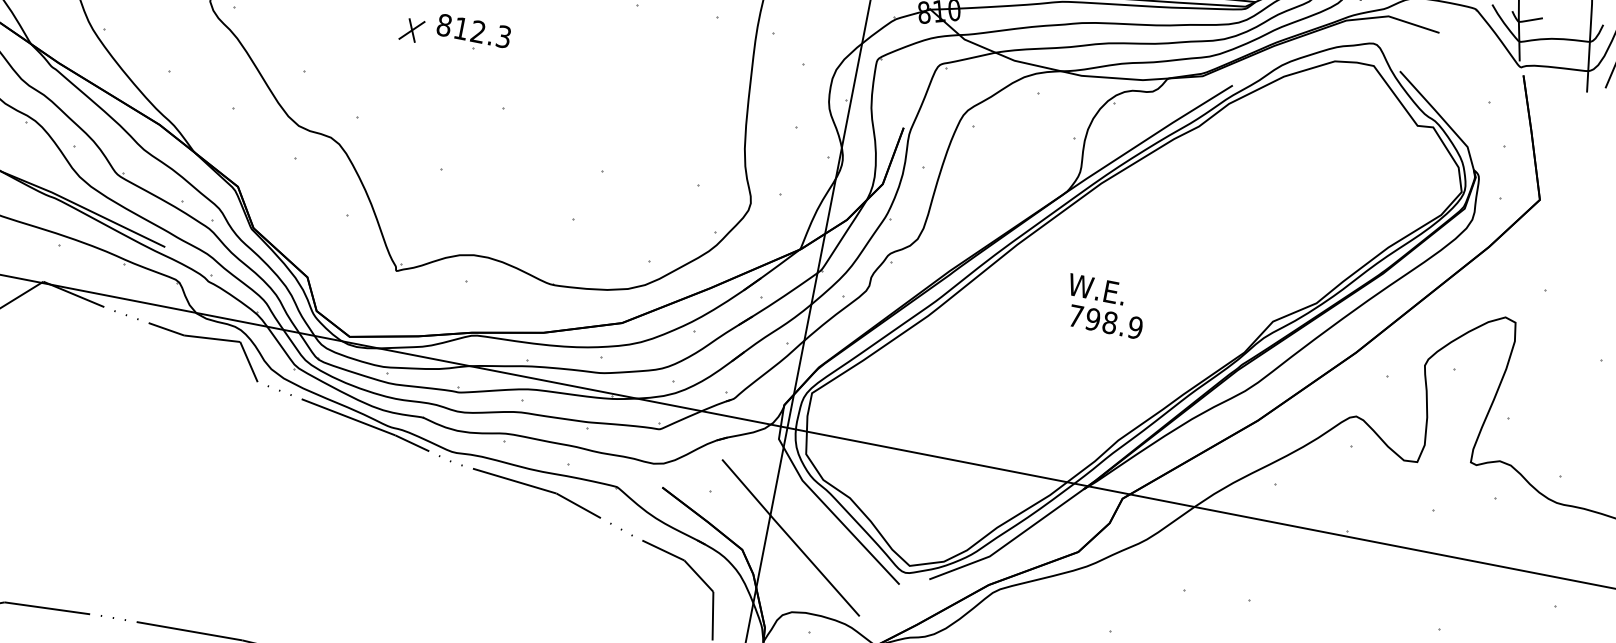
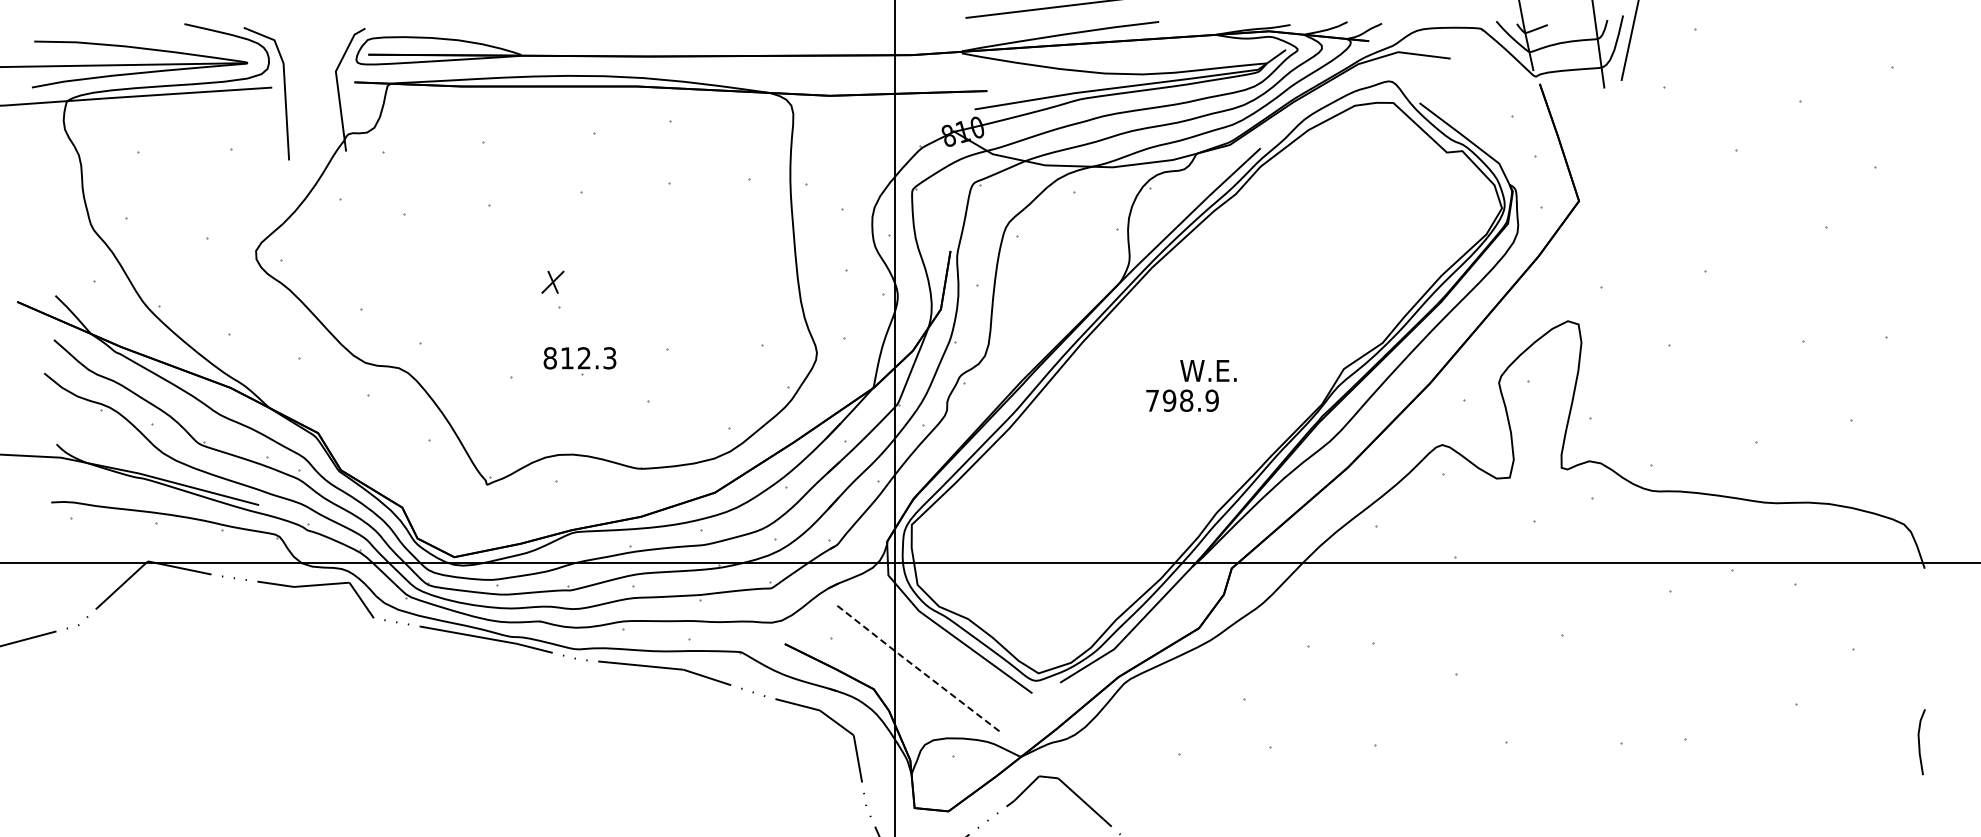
part: (411, 29) -> (552, 281), moved
part: (472, 34) -> (579, 361), moved
text: (1096, 288) -> (1208, 370), moved
line: (790, 538) -> (918, 669), solid -> dashed

